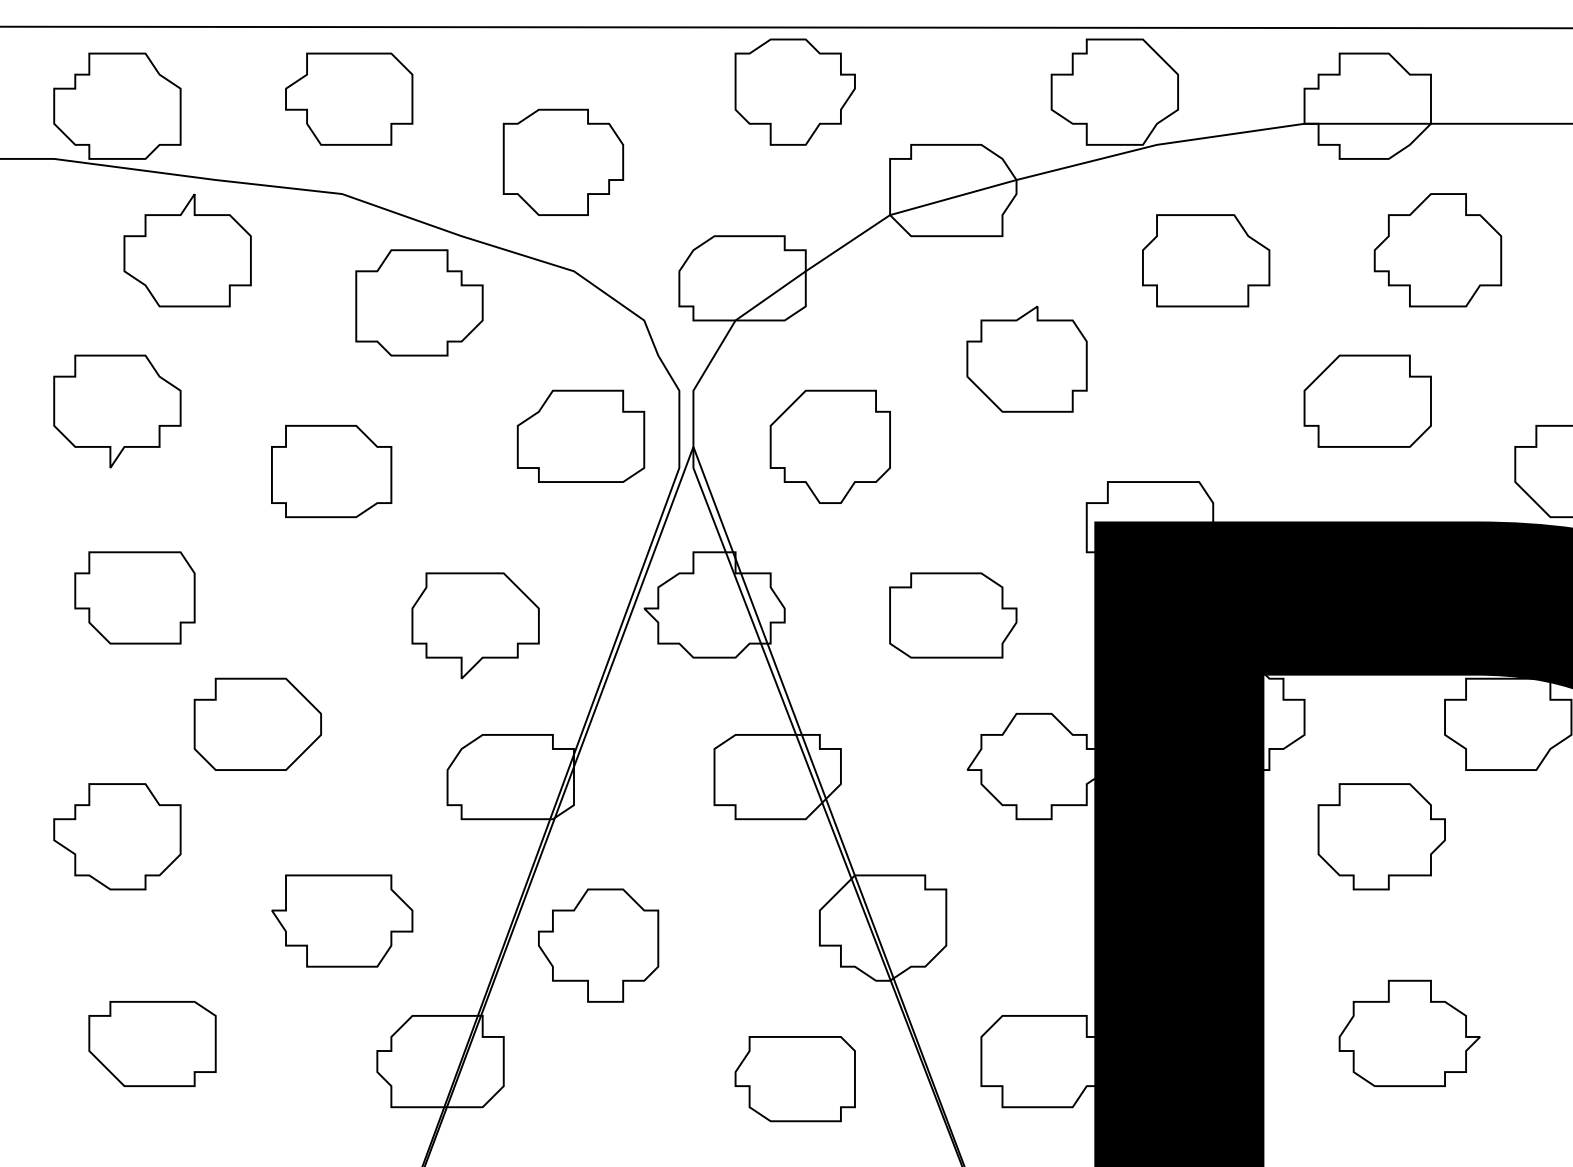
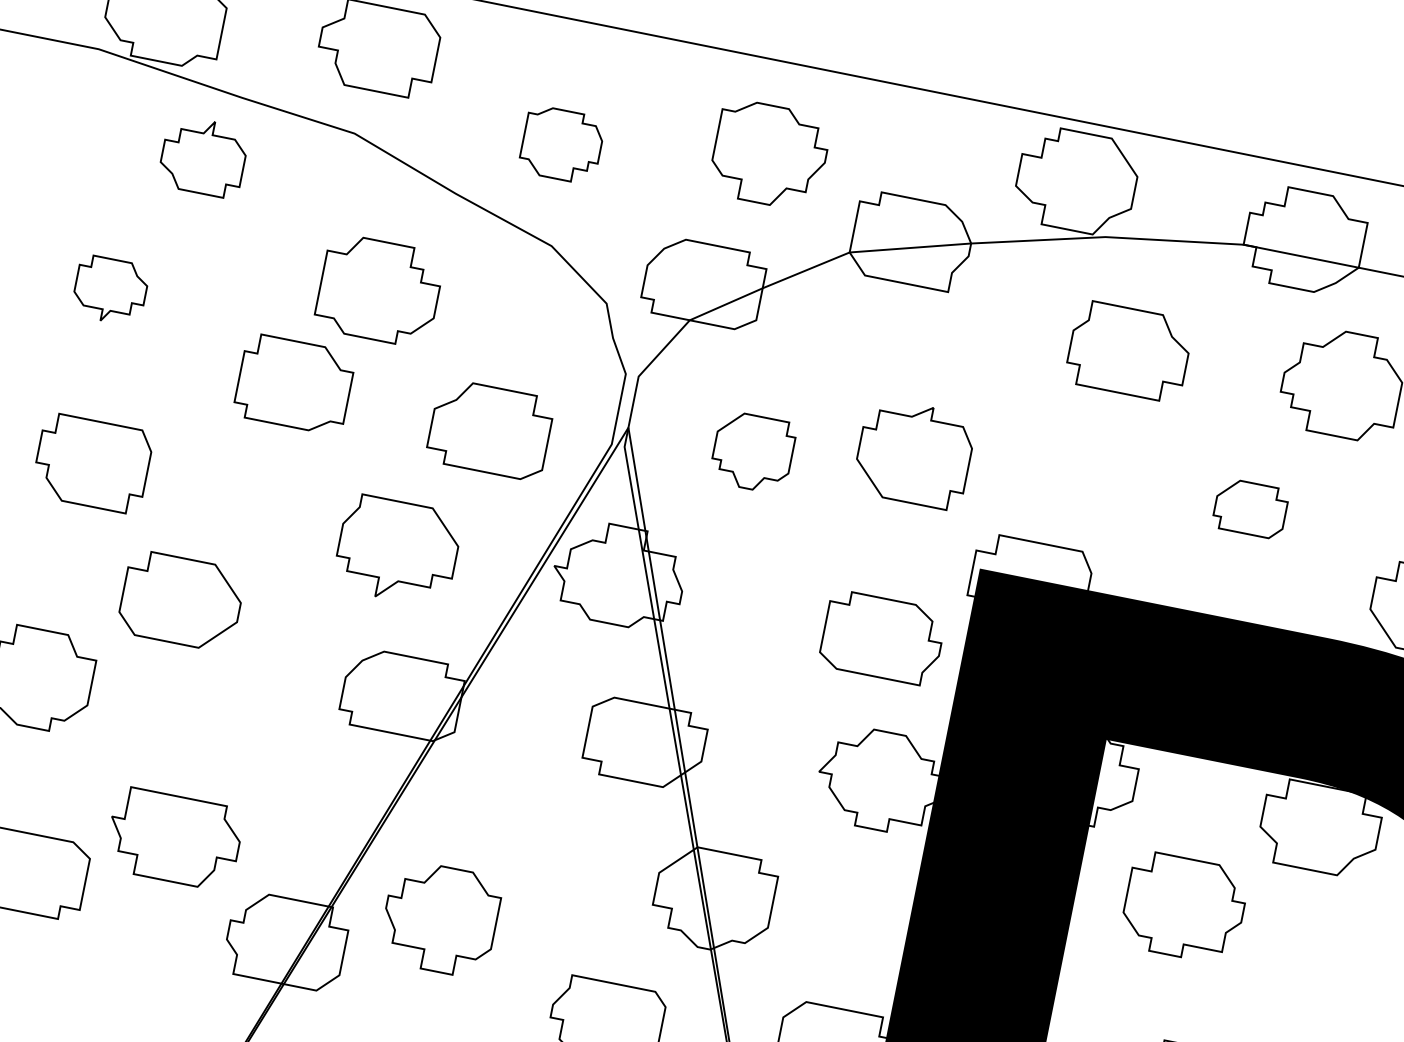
part: (794, 91) -> (769, 154), moved
part: (563, 161) -> (562, 144), size x0.7
part: (187, 250) -> (203, 156), size x0.7
part: (419, 302) -> (379, 290), moved
part: (1026, 359) -> (913, 454), moved
part: (1367, 400) -> (1250, 508), size x0.6
part: (117, 411) -> (110, 290), size x0.6
part: (580, 435) -> (490, 429), moved
part: (829, 446) -> (752, 452), size x0.7
part: (953, 615) -> (882, 638), moved
part: (342, 920) -> (174, 838), moved
part: (598, 945) -> (440, 919), moved

